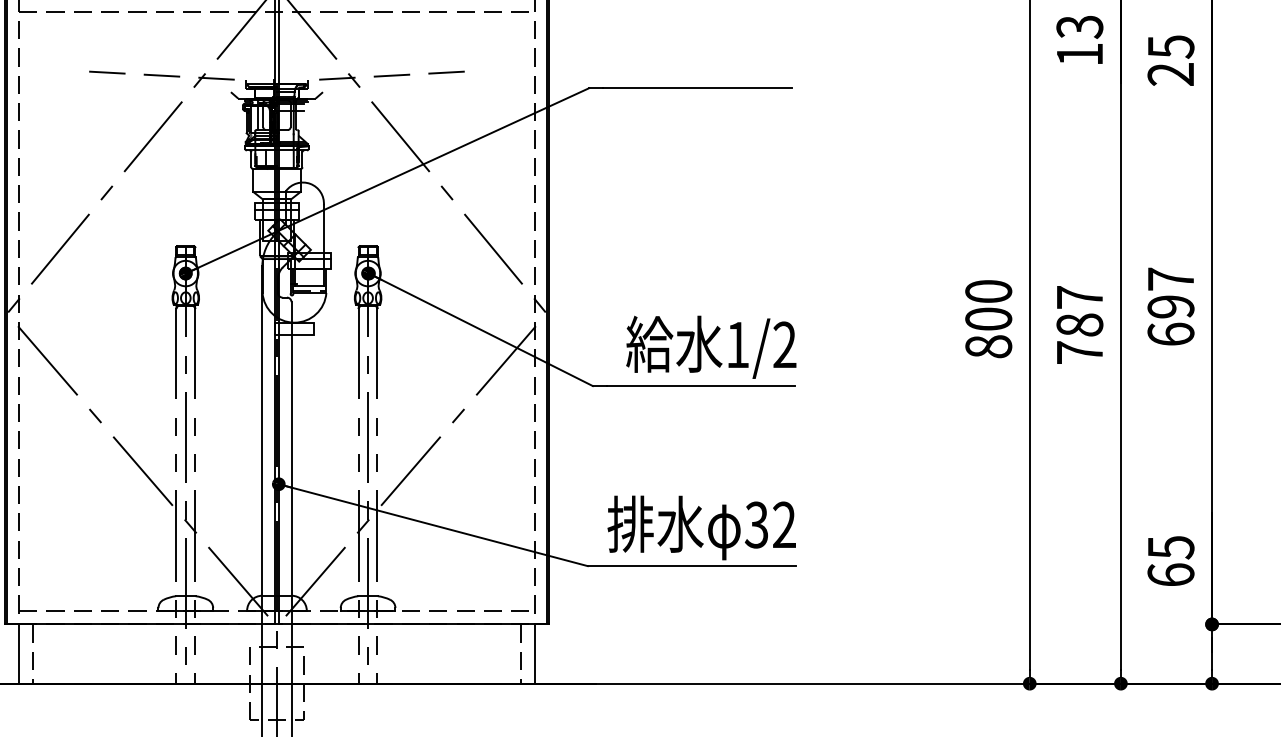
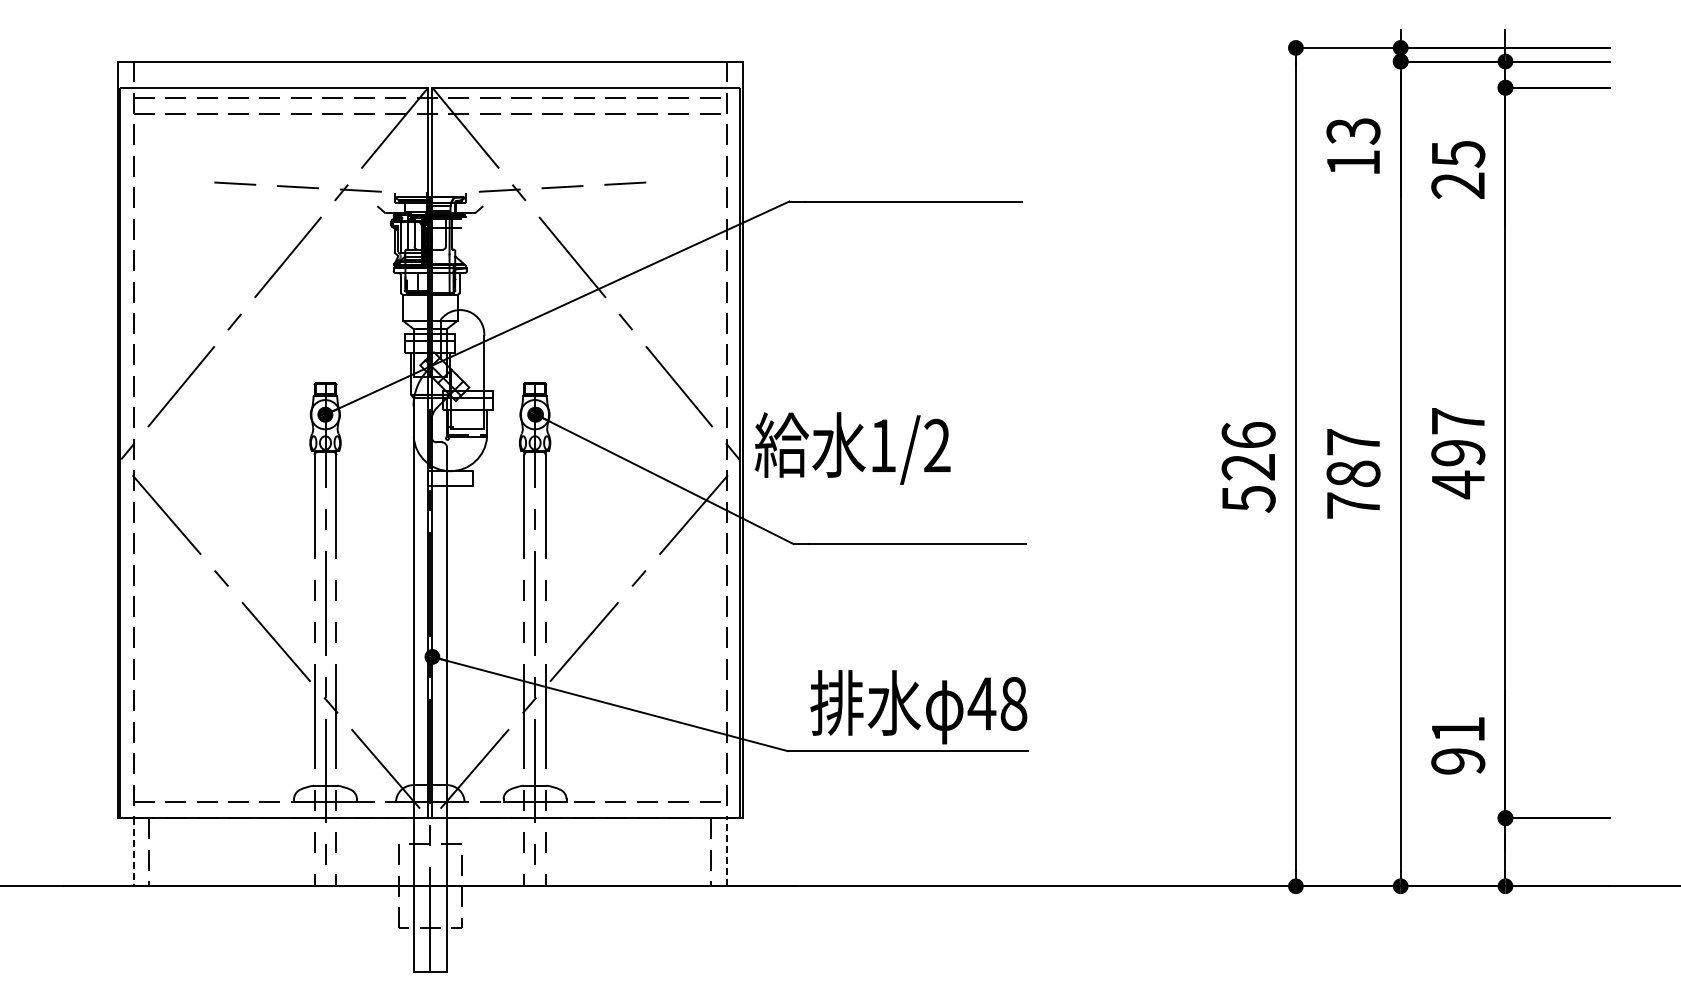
text: (988, 319) -> (1248, 467), 800 -> 526
text: (1171, 334) -> (1458, 484), 697 -> 497
text: (711, 347) -> (852, 448), moved
text: (770, 524) -> (997, 703), 32 -> 48
text: (1171, 561) -> (1458, 745), 65 -> 91
line: (534, 653) -> (726, 851), solid -> dashed
line: (18, 654) -> (133, 852), solid -> dashed

